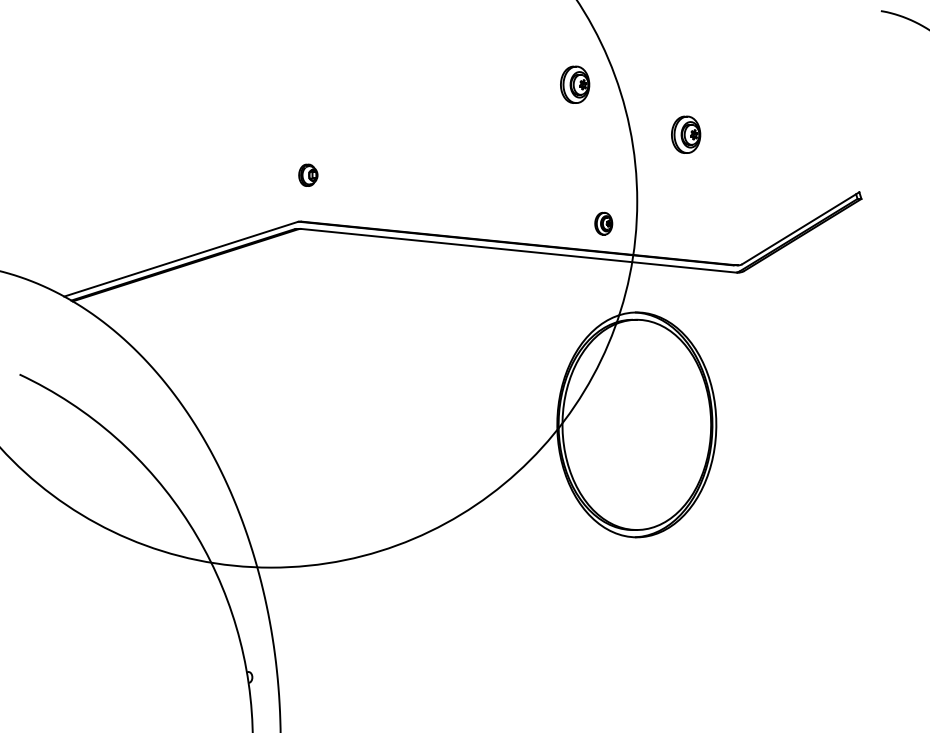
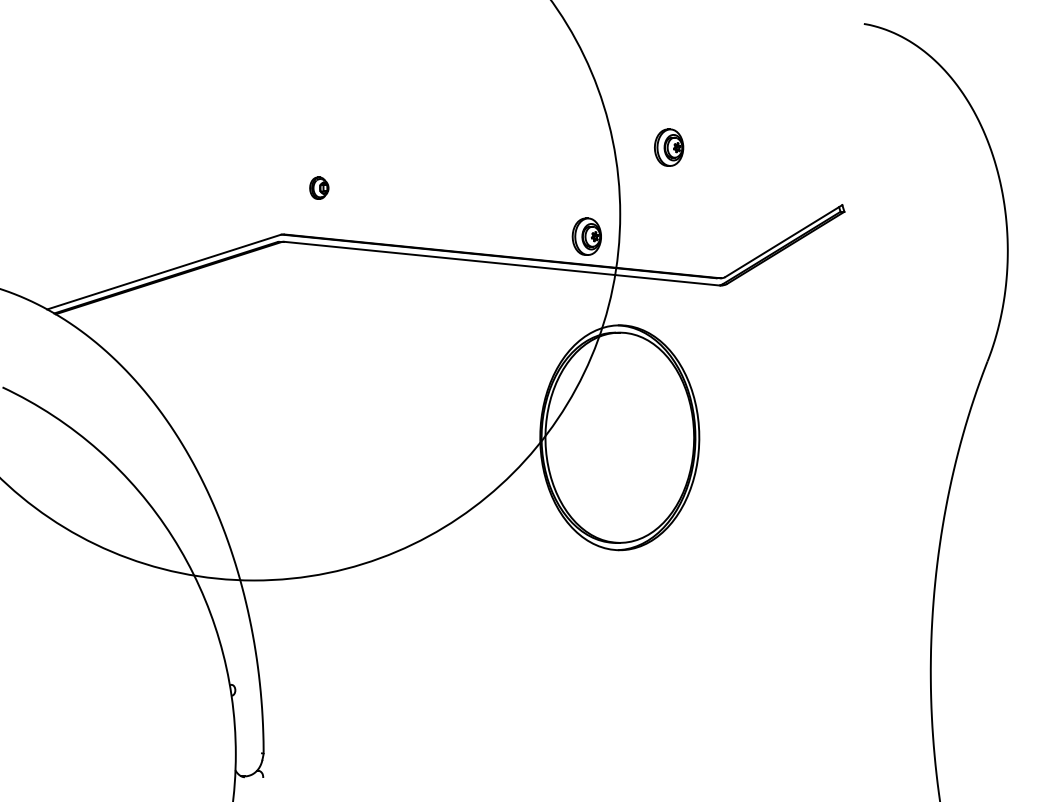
part: (575, 84) -> (558, 97), removed
part: (308, 174) -> (319, 187), moved
part: (603, 223) -> (586, 236), size x1.67

